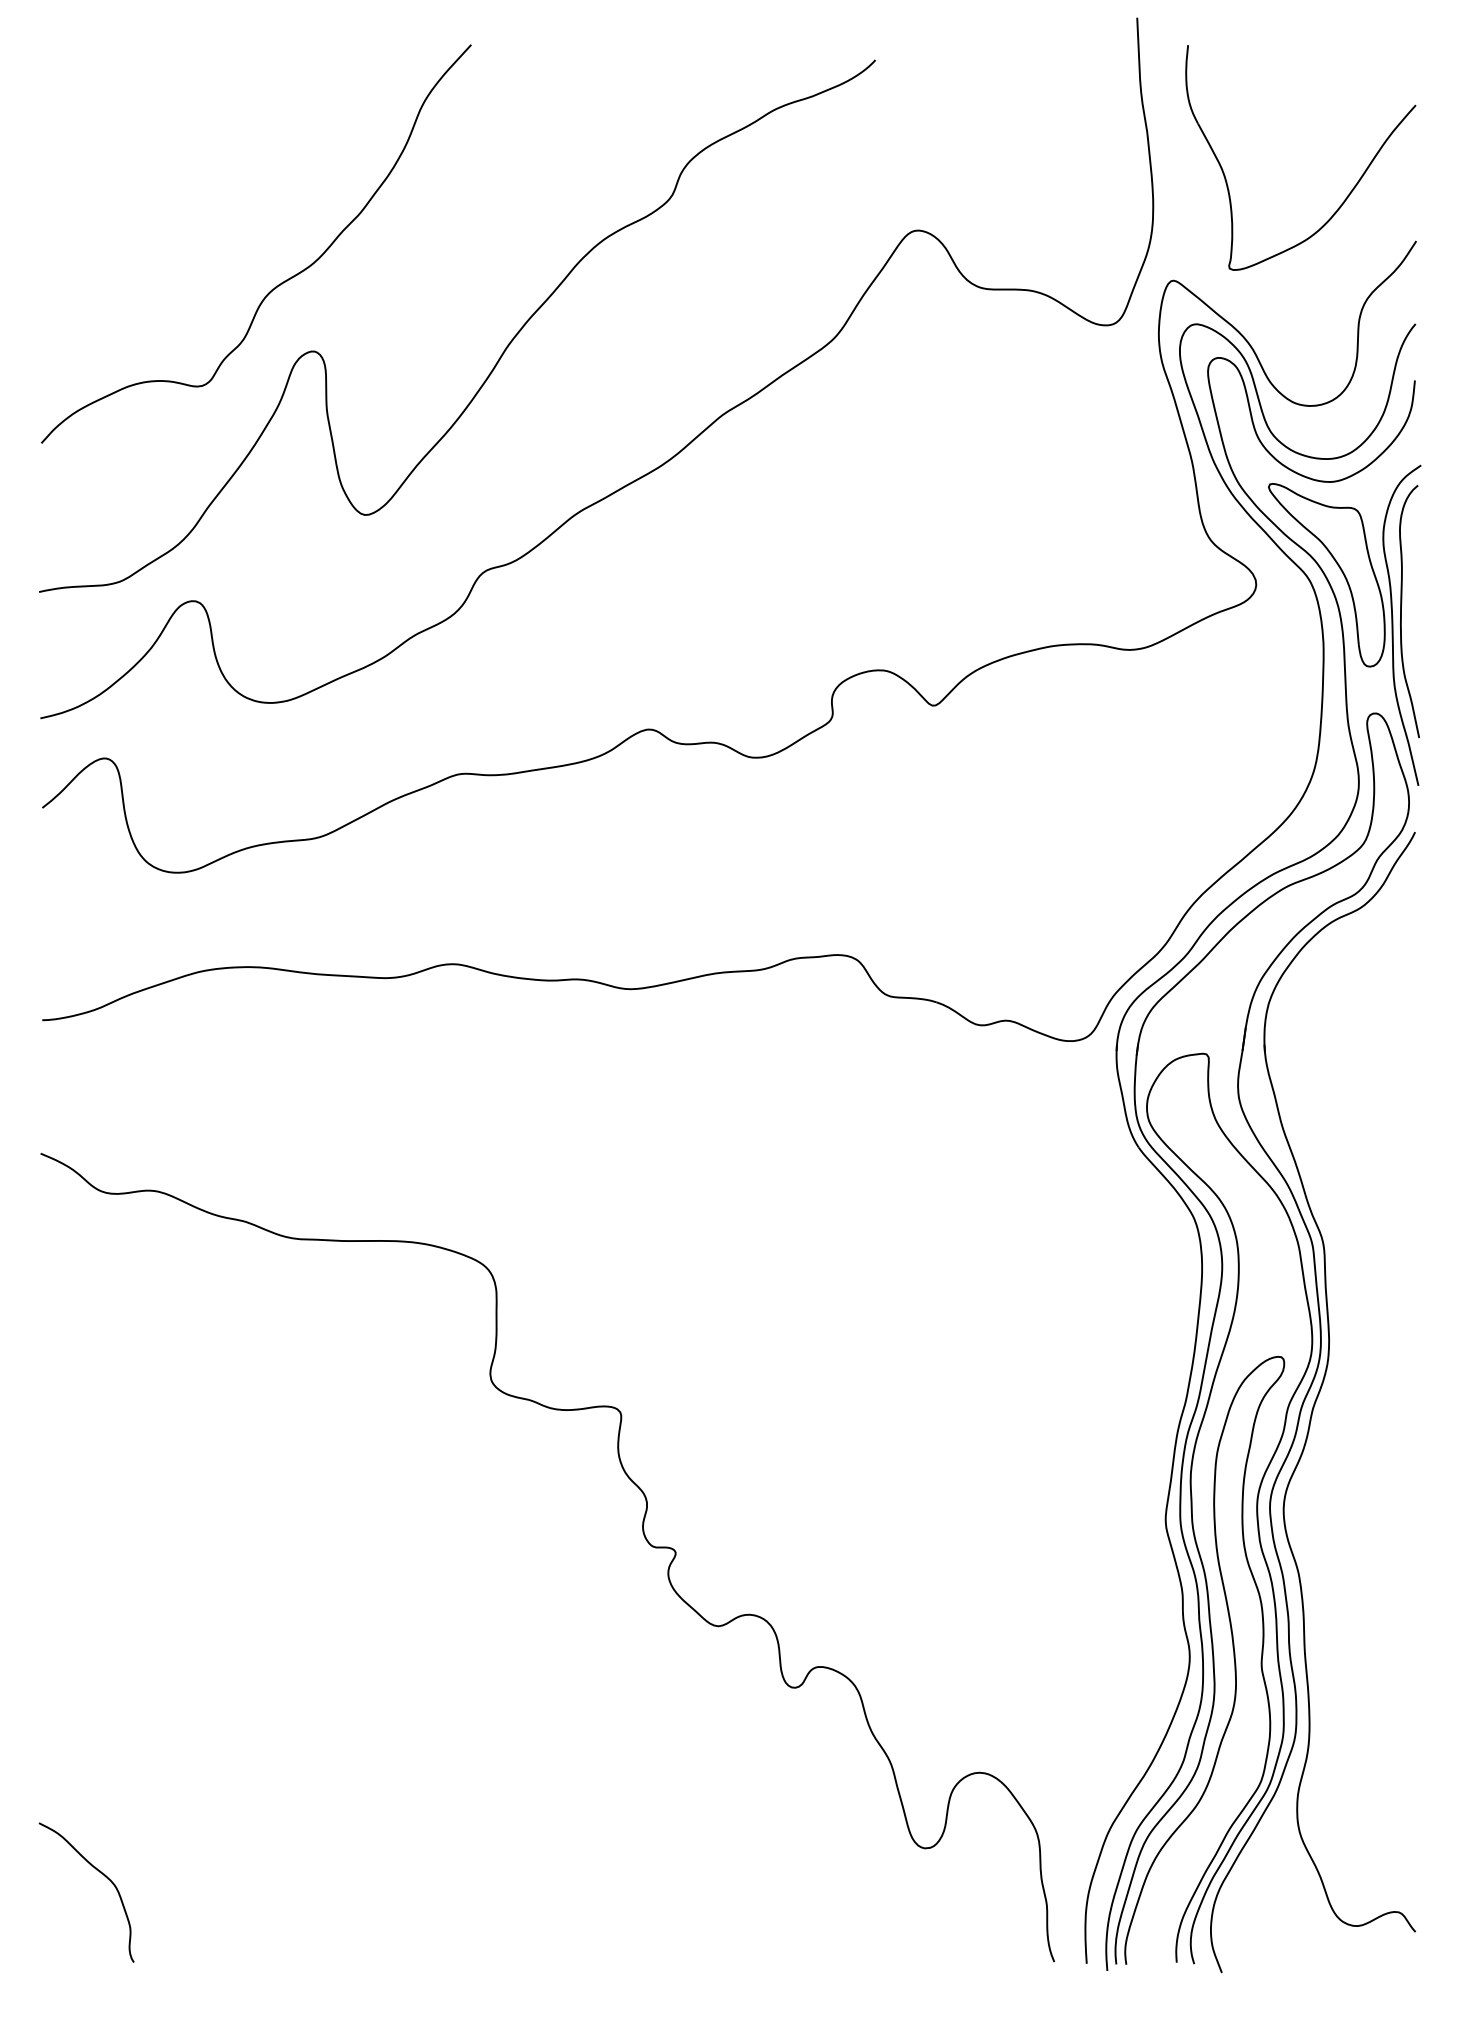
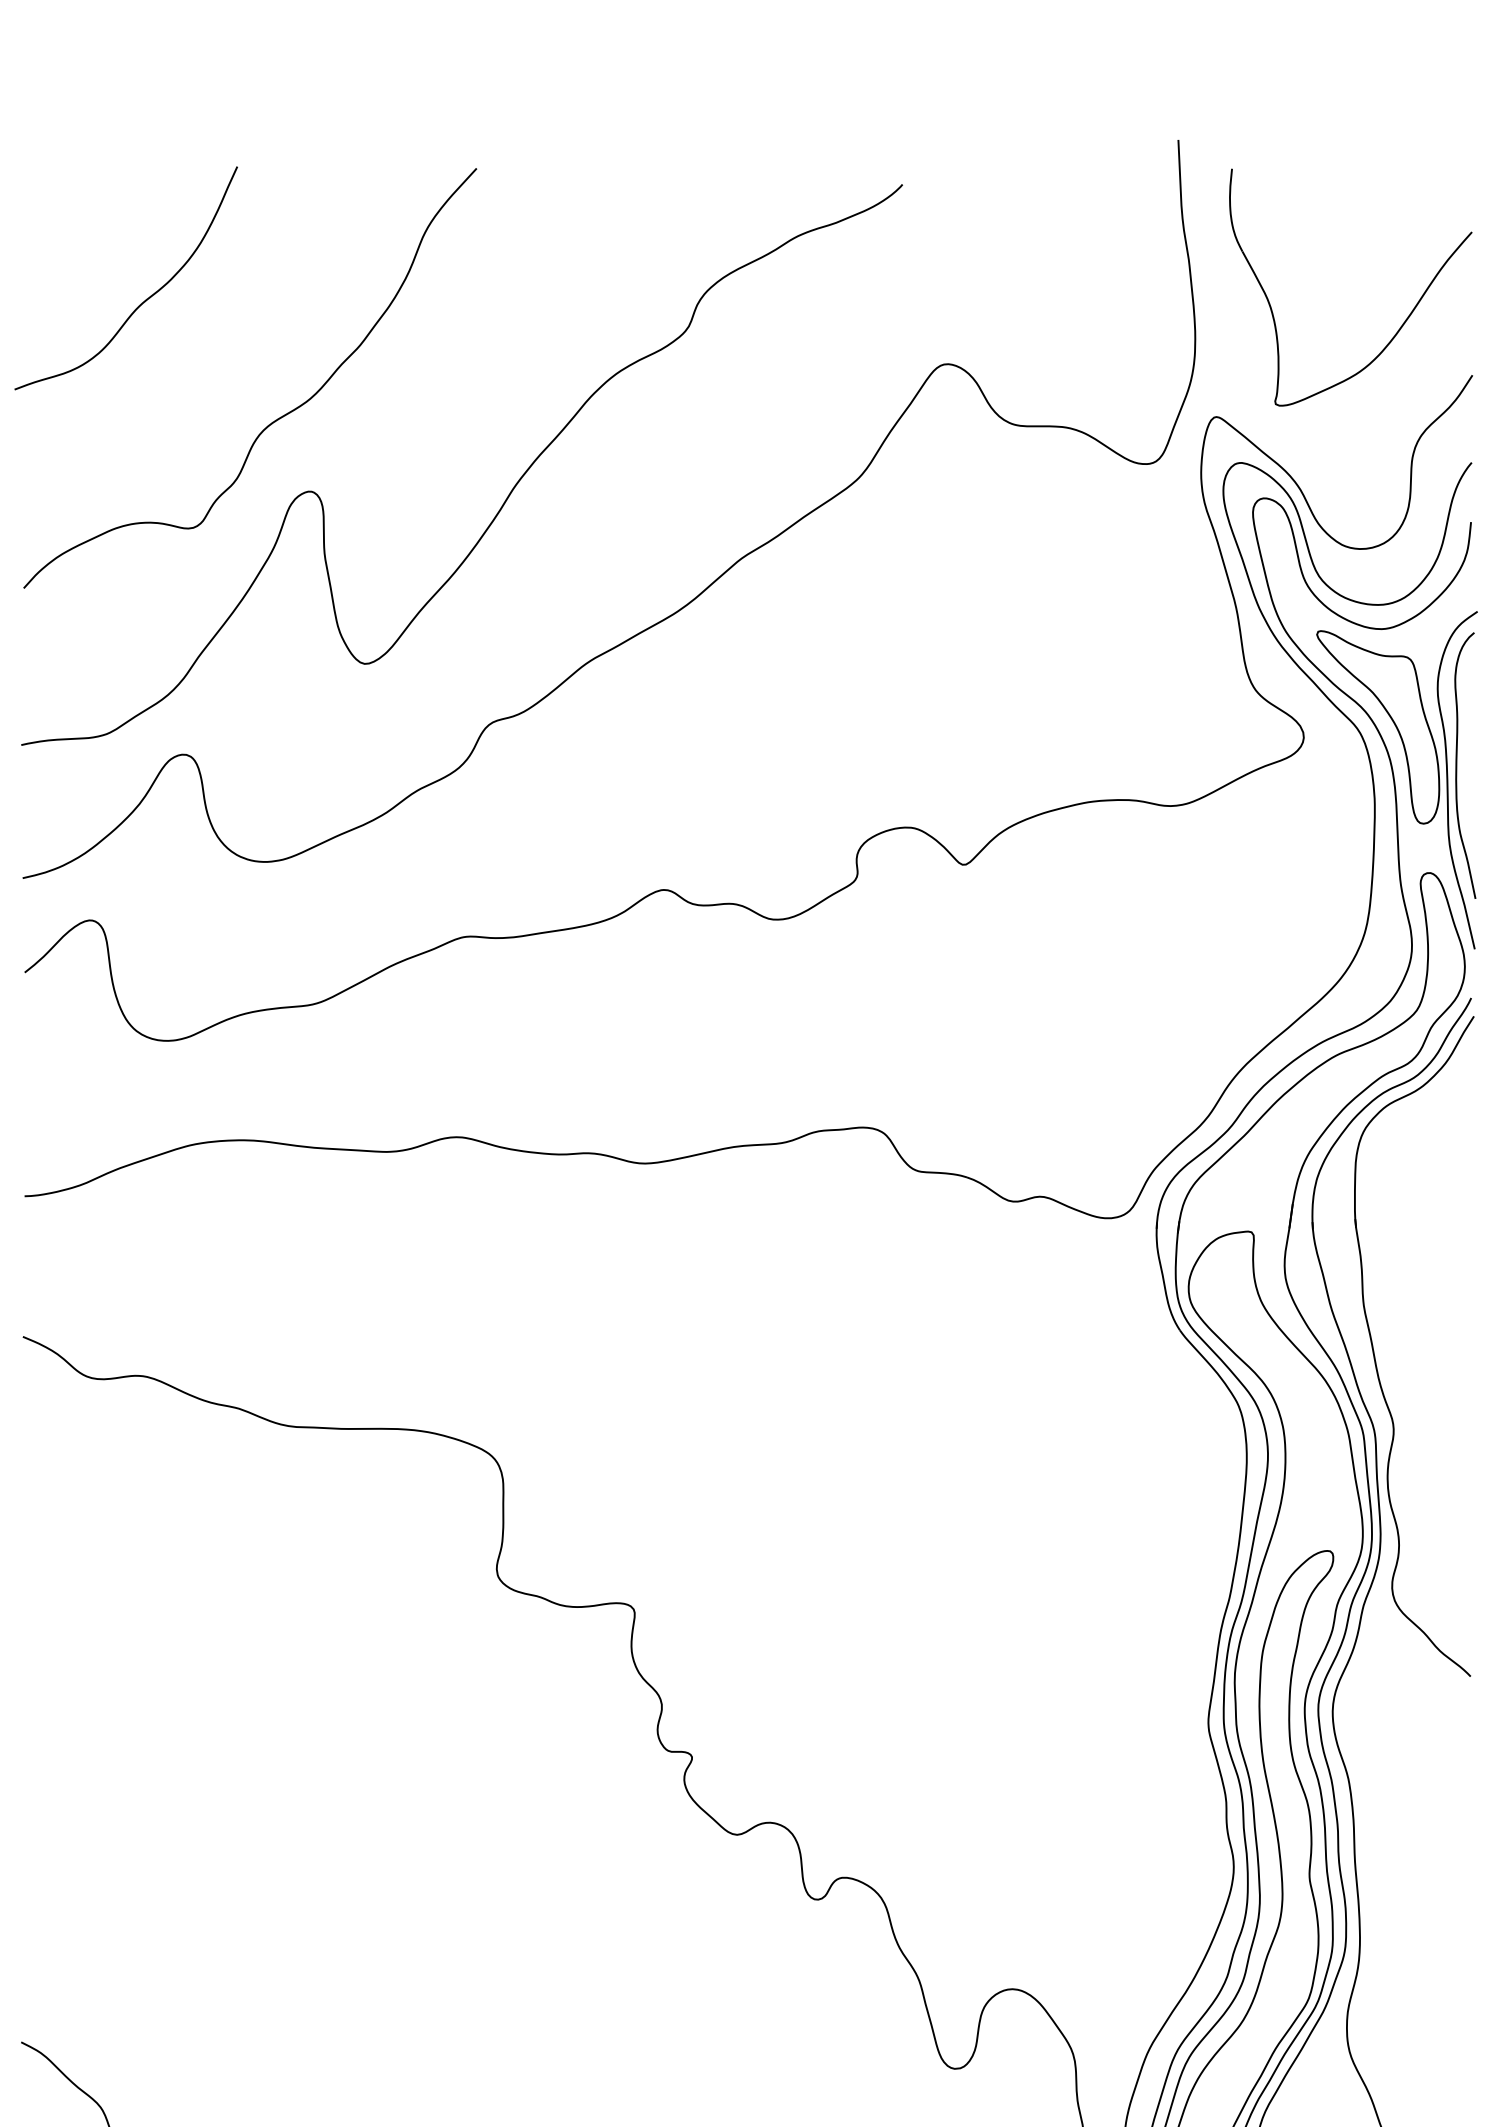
curve: (157, 168) -> (146, 298), added
part: (1323, 1167) -> (1374, 1351), added

